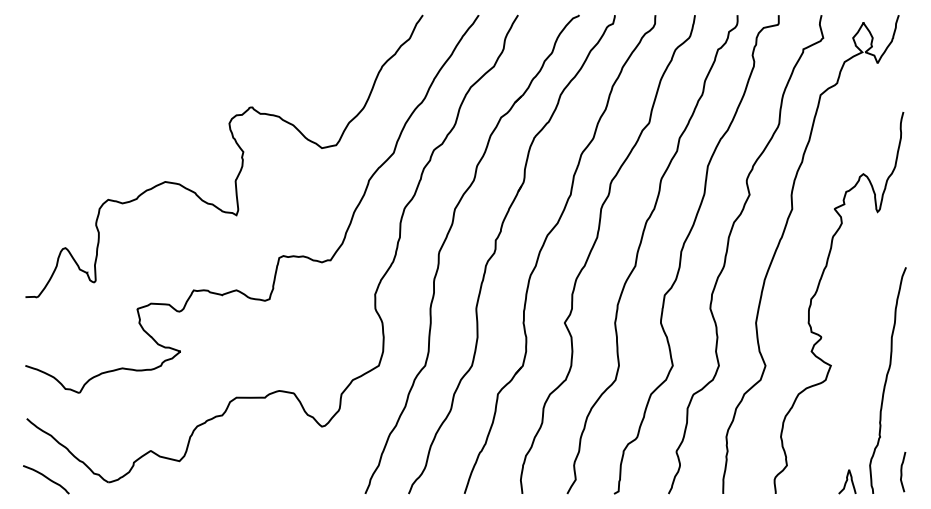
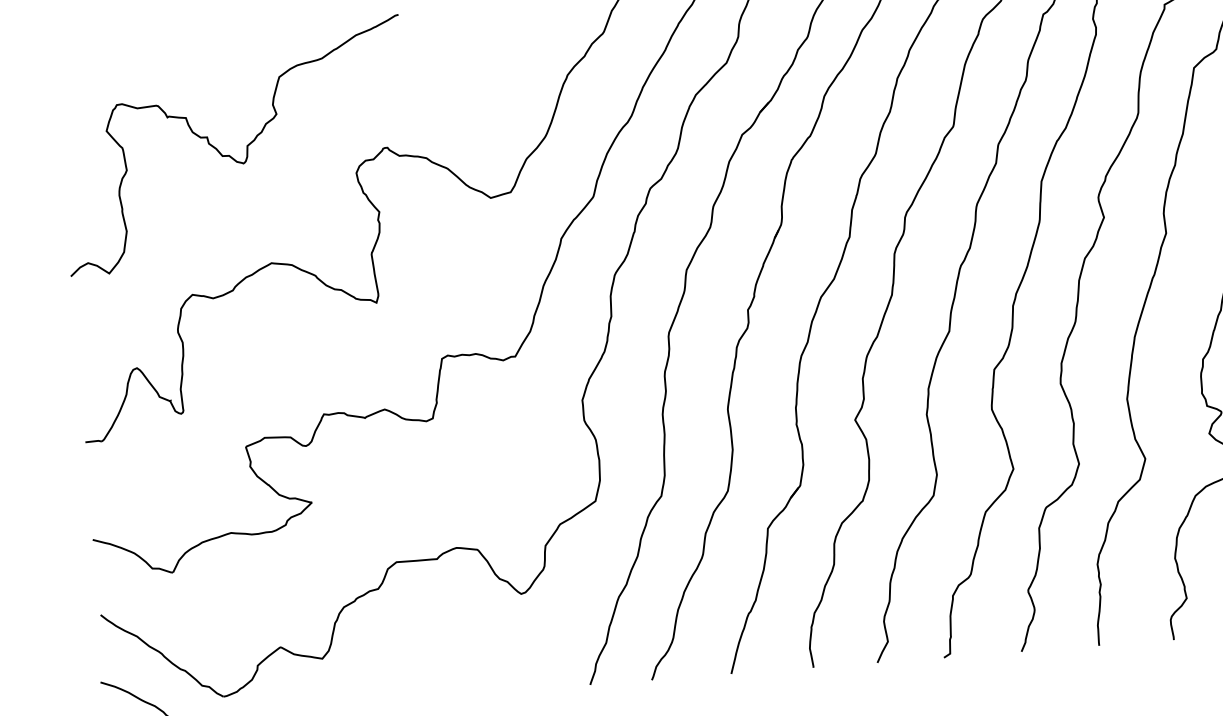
curve: (141, 103) -> (229, 154), added

